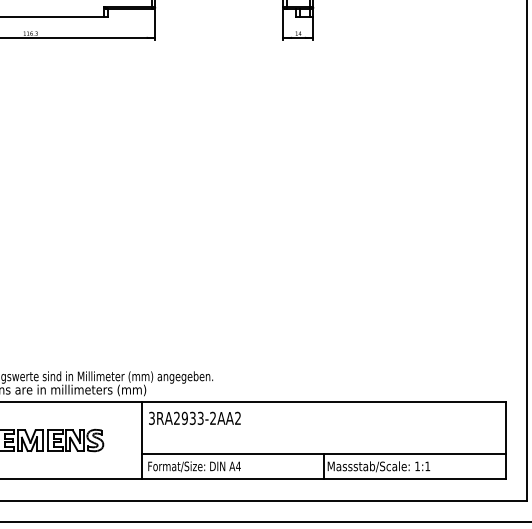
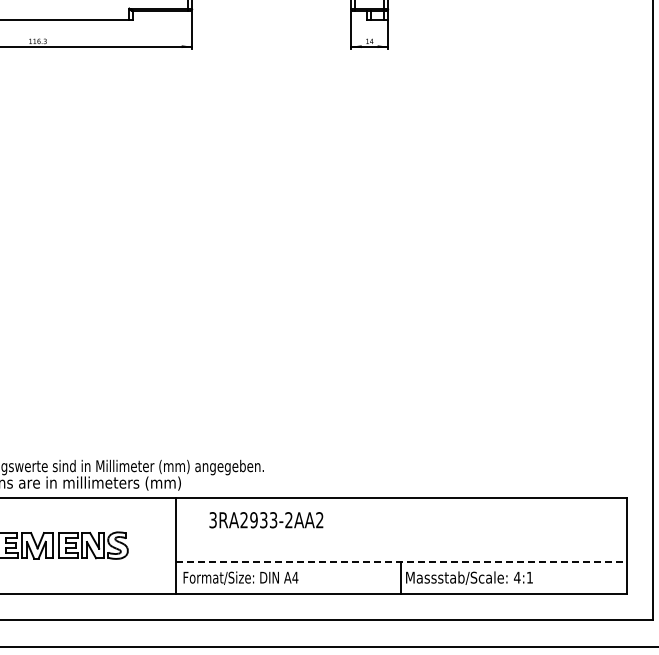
text: (194, 418) -> (266, 520), moved
line: (324, 453) -> (401, 561), solid -> dashed
text: (416, 466) -> (516, 577), 1:1 -> 4:1

